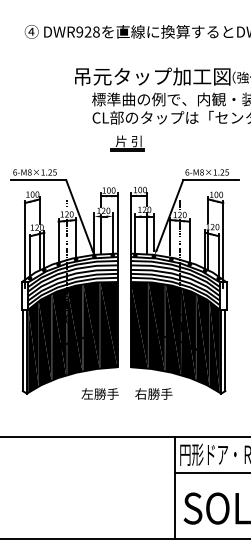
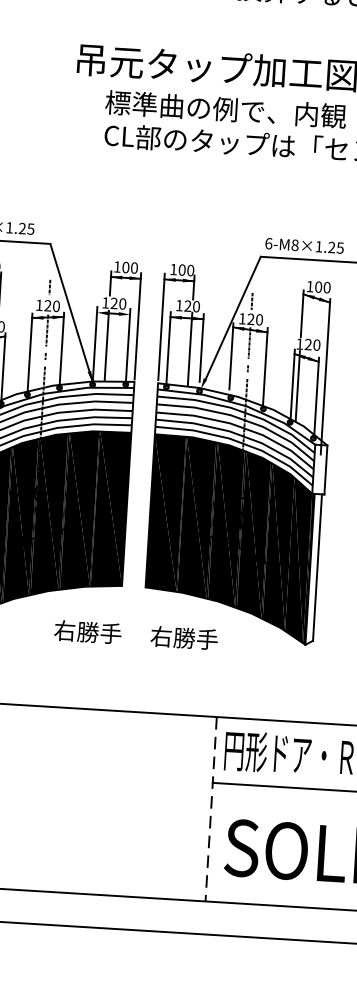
part: (127, 143) -> (164, 185), removed
text: (87, 393) -> (65, 629), 左勝手 -> 右勝手
line: (174, 488) -> (211, 810), solid -> dashed

